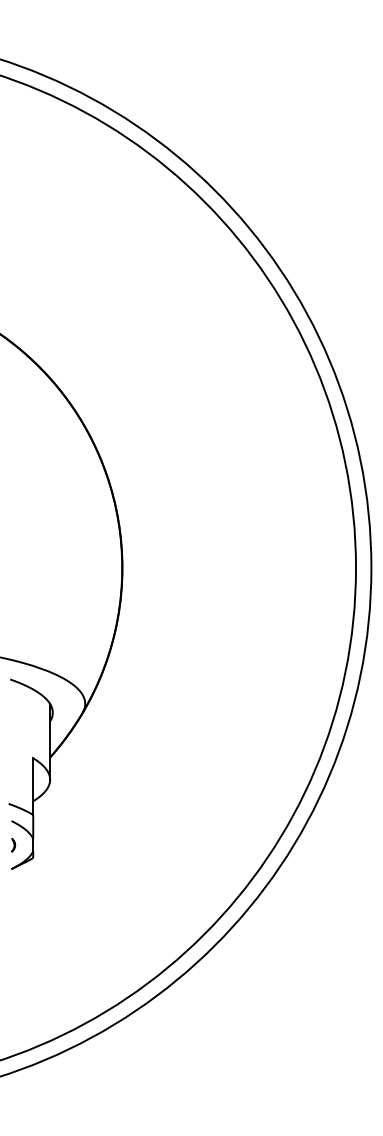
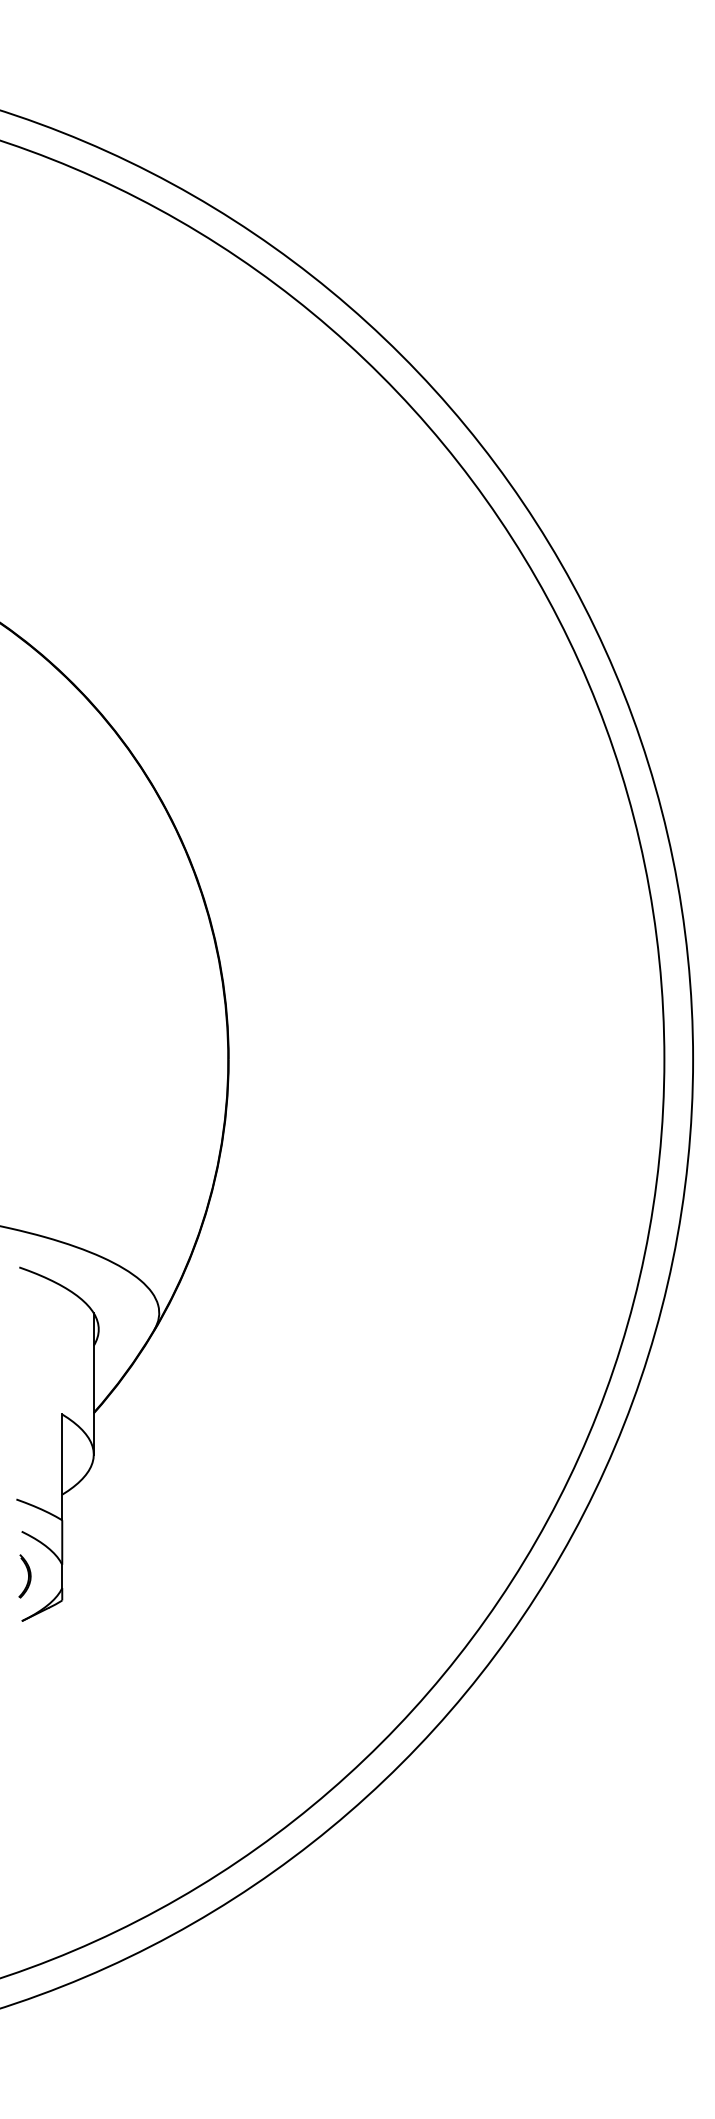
part: (13, 845) -> (25, 1577), size x1.67

